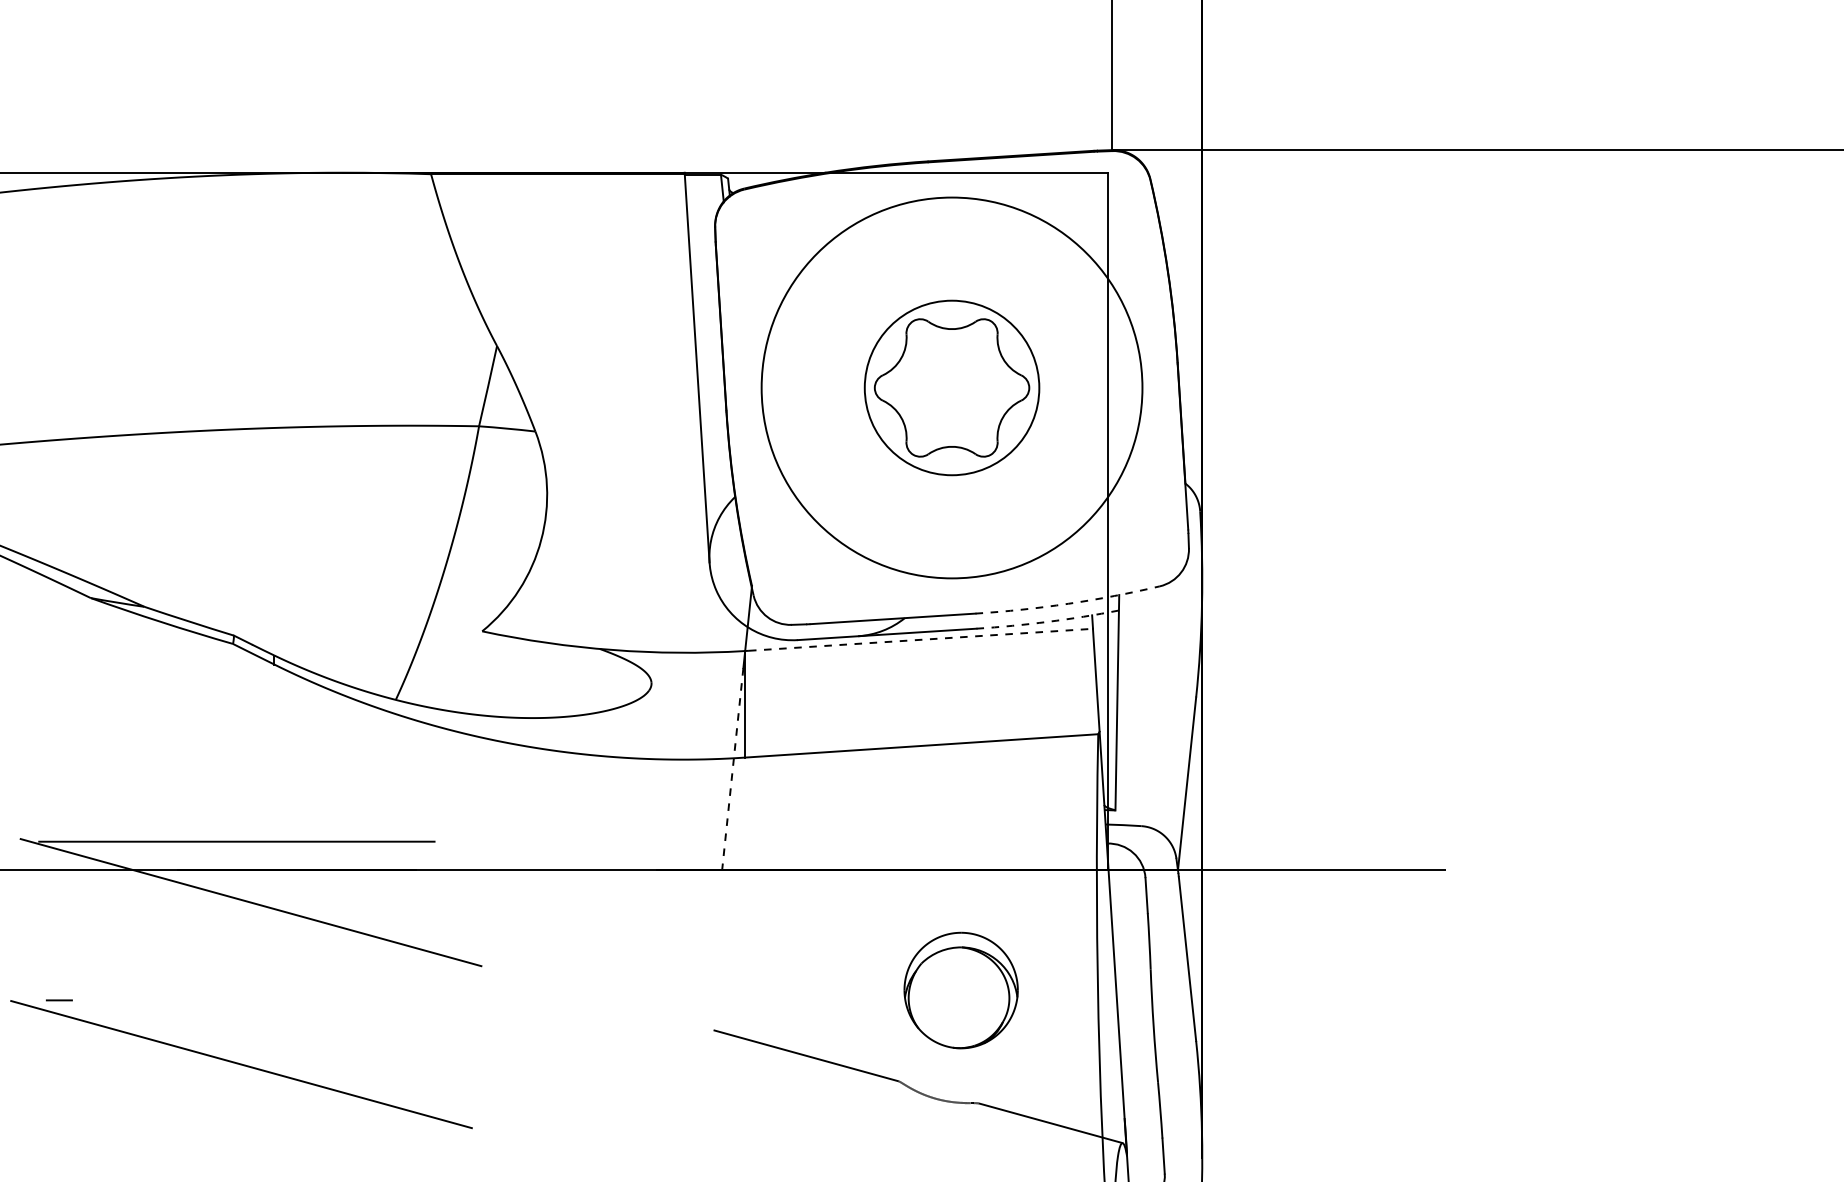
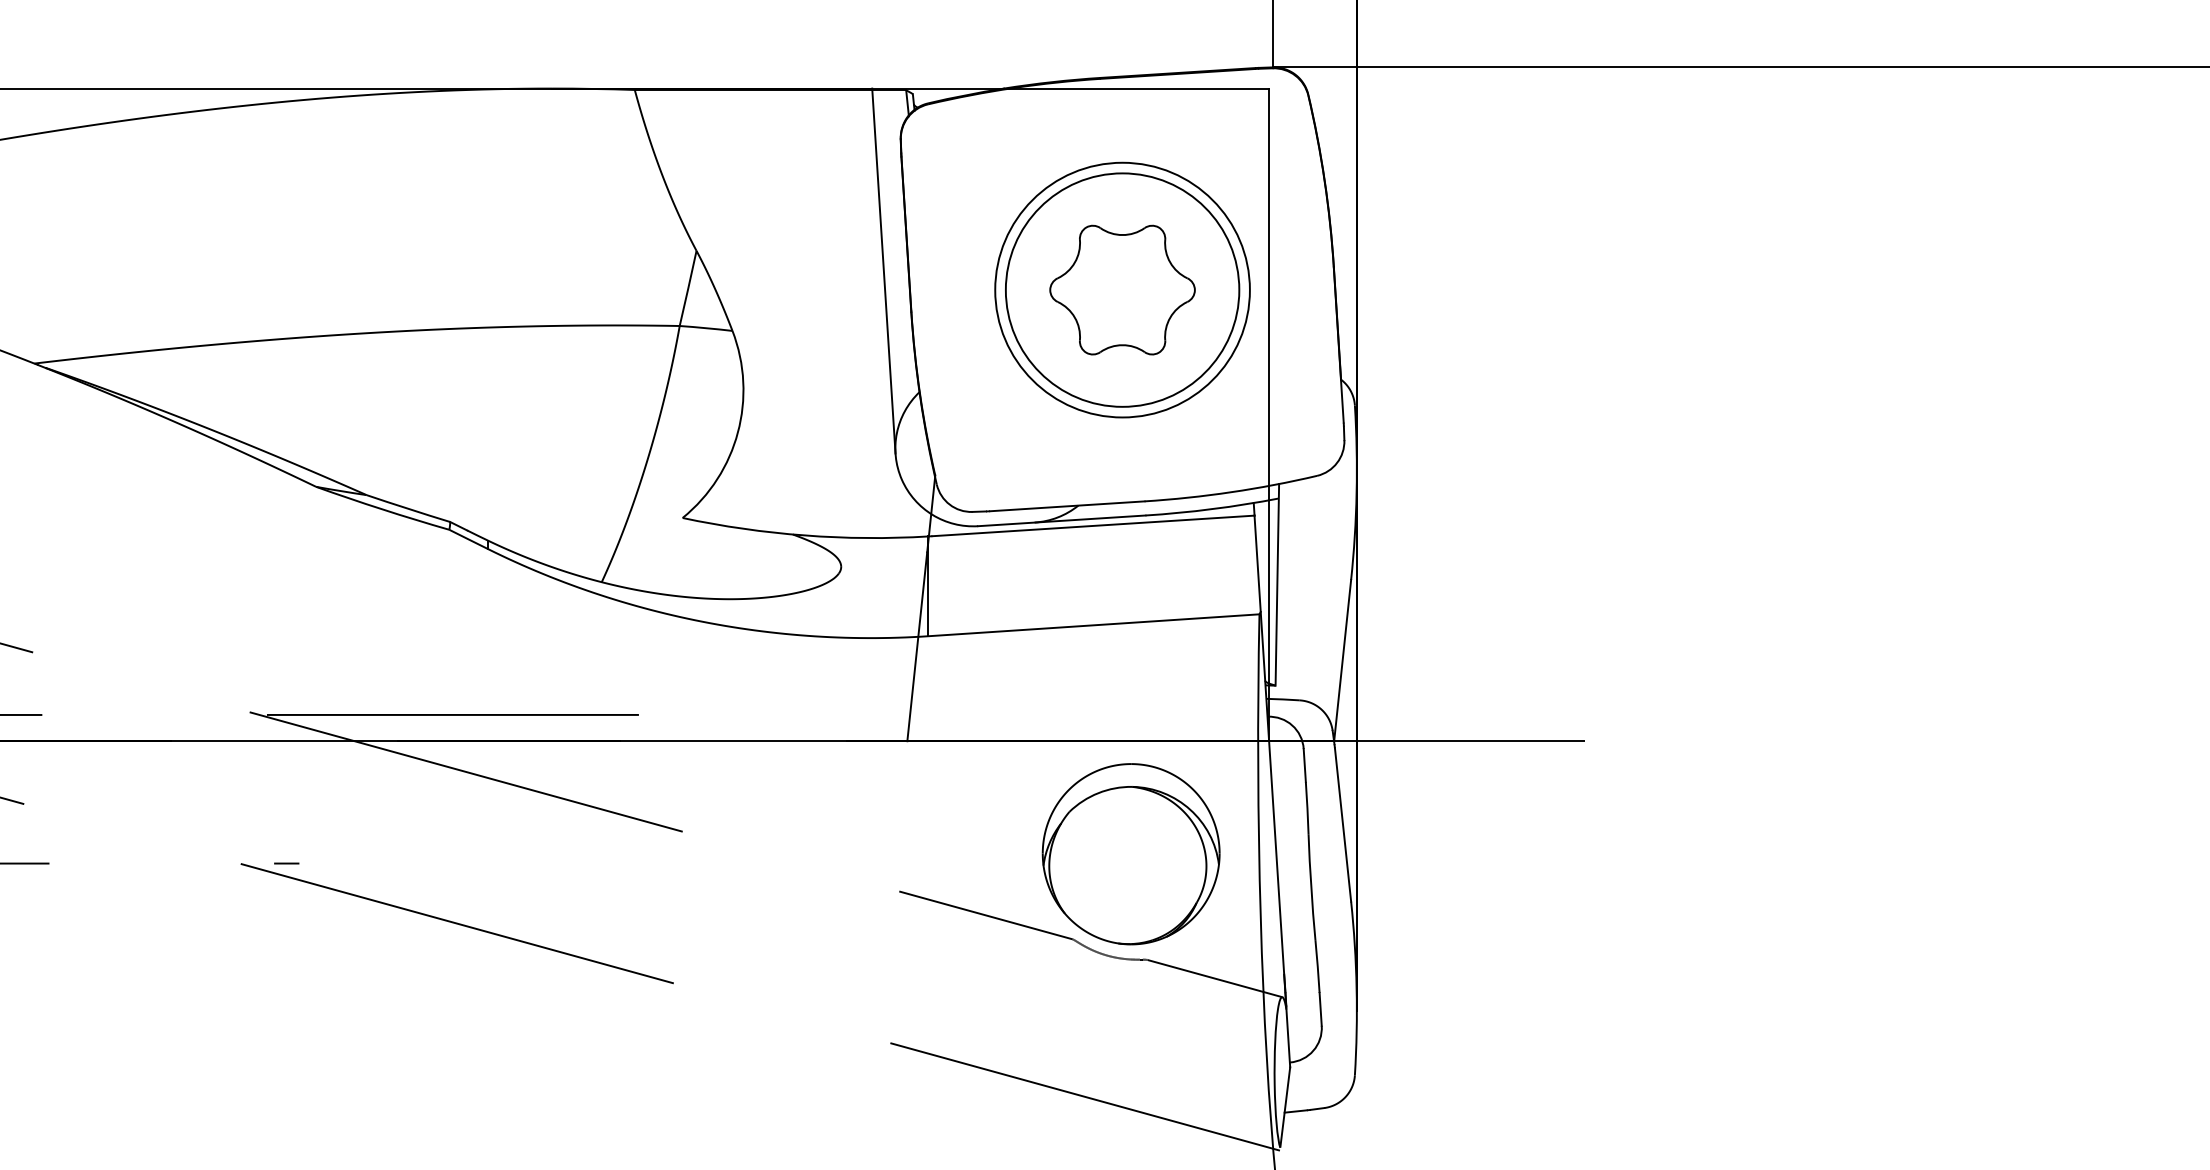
circle: (951, 387) -> (1122, 289), size x0.71
circle: (951, 387) -> (1122, 289), size x1.43
arc: (1068, 604) -> (1231, 492), dashed -> solid
arc: (1048, 622) -> (1212, 509), dashed -> solid
line: (920, 639) -> (1093, 525), dashed -> solid
line: (733, 768) -> (917, 646), dashed -> solid
part: (960, 990) -> (1130, 854), size x1.67

